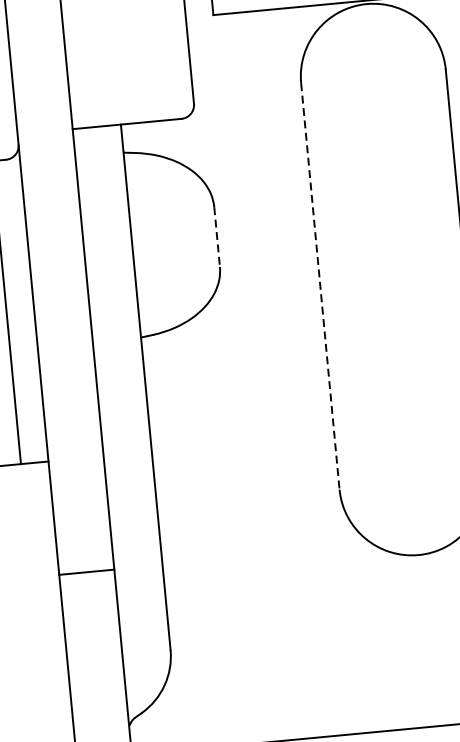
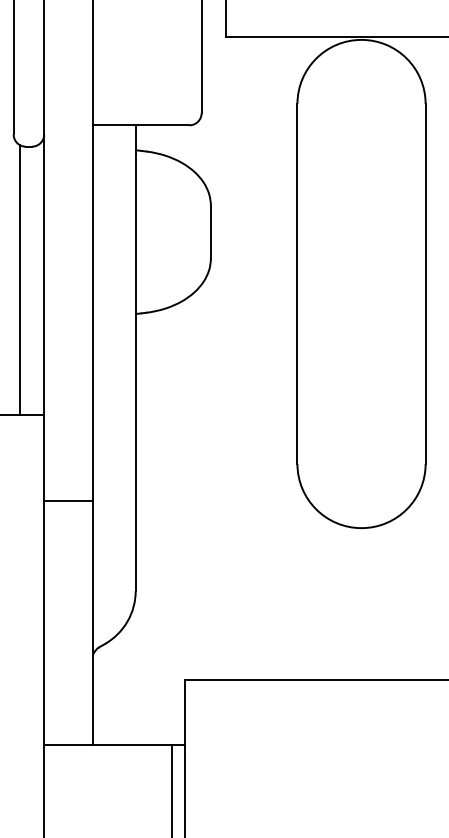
line: (216, 237) -> (210, 232), dashed -> solid
line: (320, 286) -> (297, 284), dashed -> solid
line: (86, 572) -> (68, 500), moved

